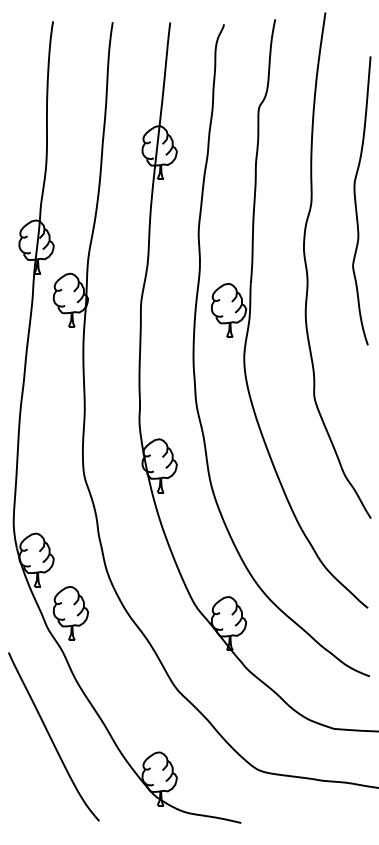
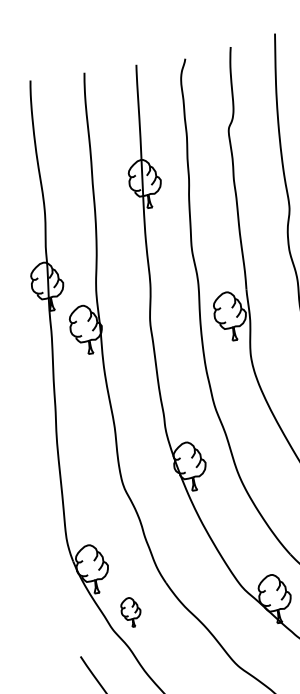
part: (70, 613) -> (130, 612), size x0.6

